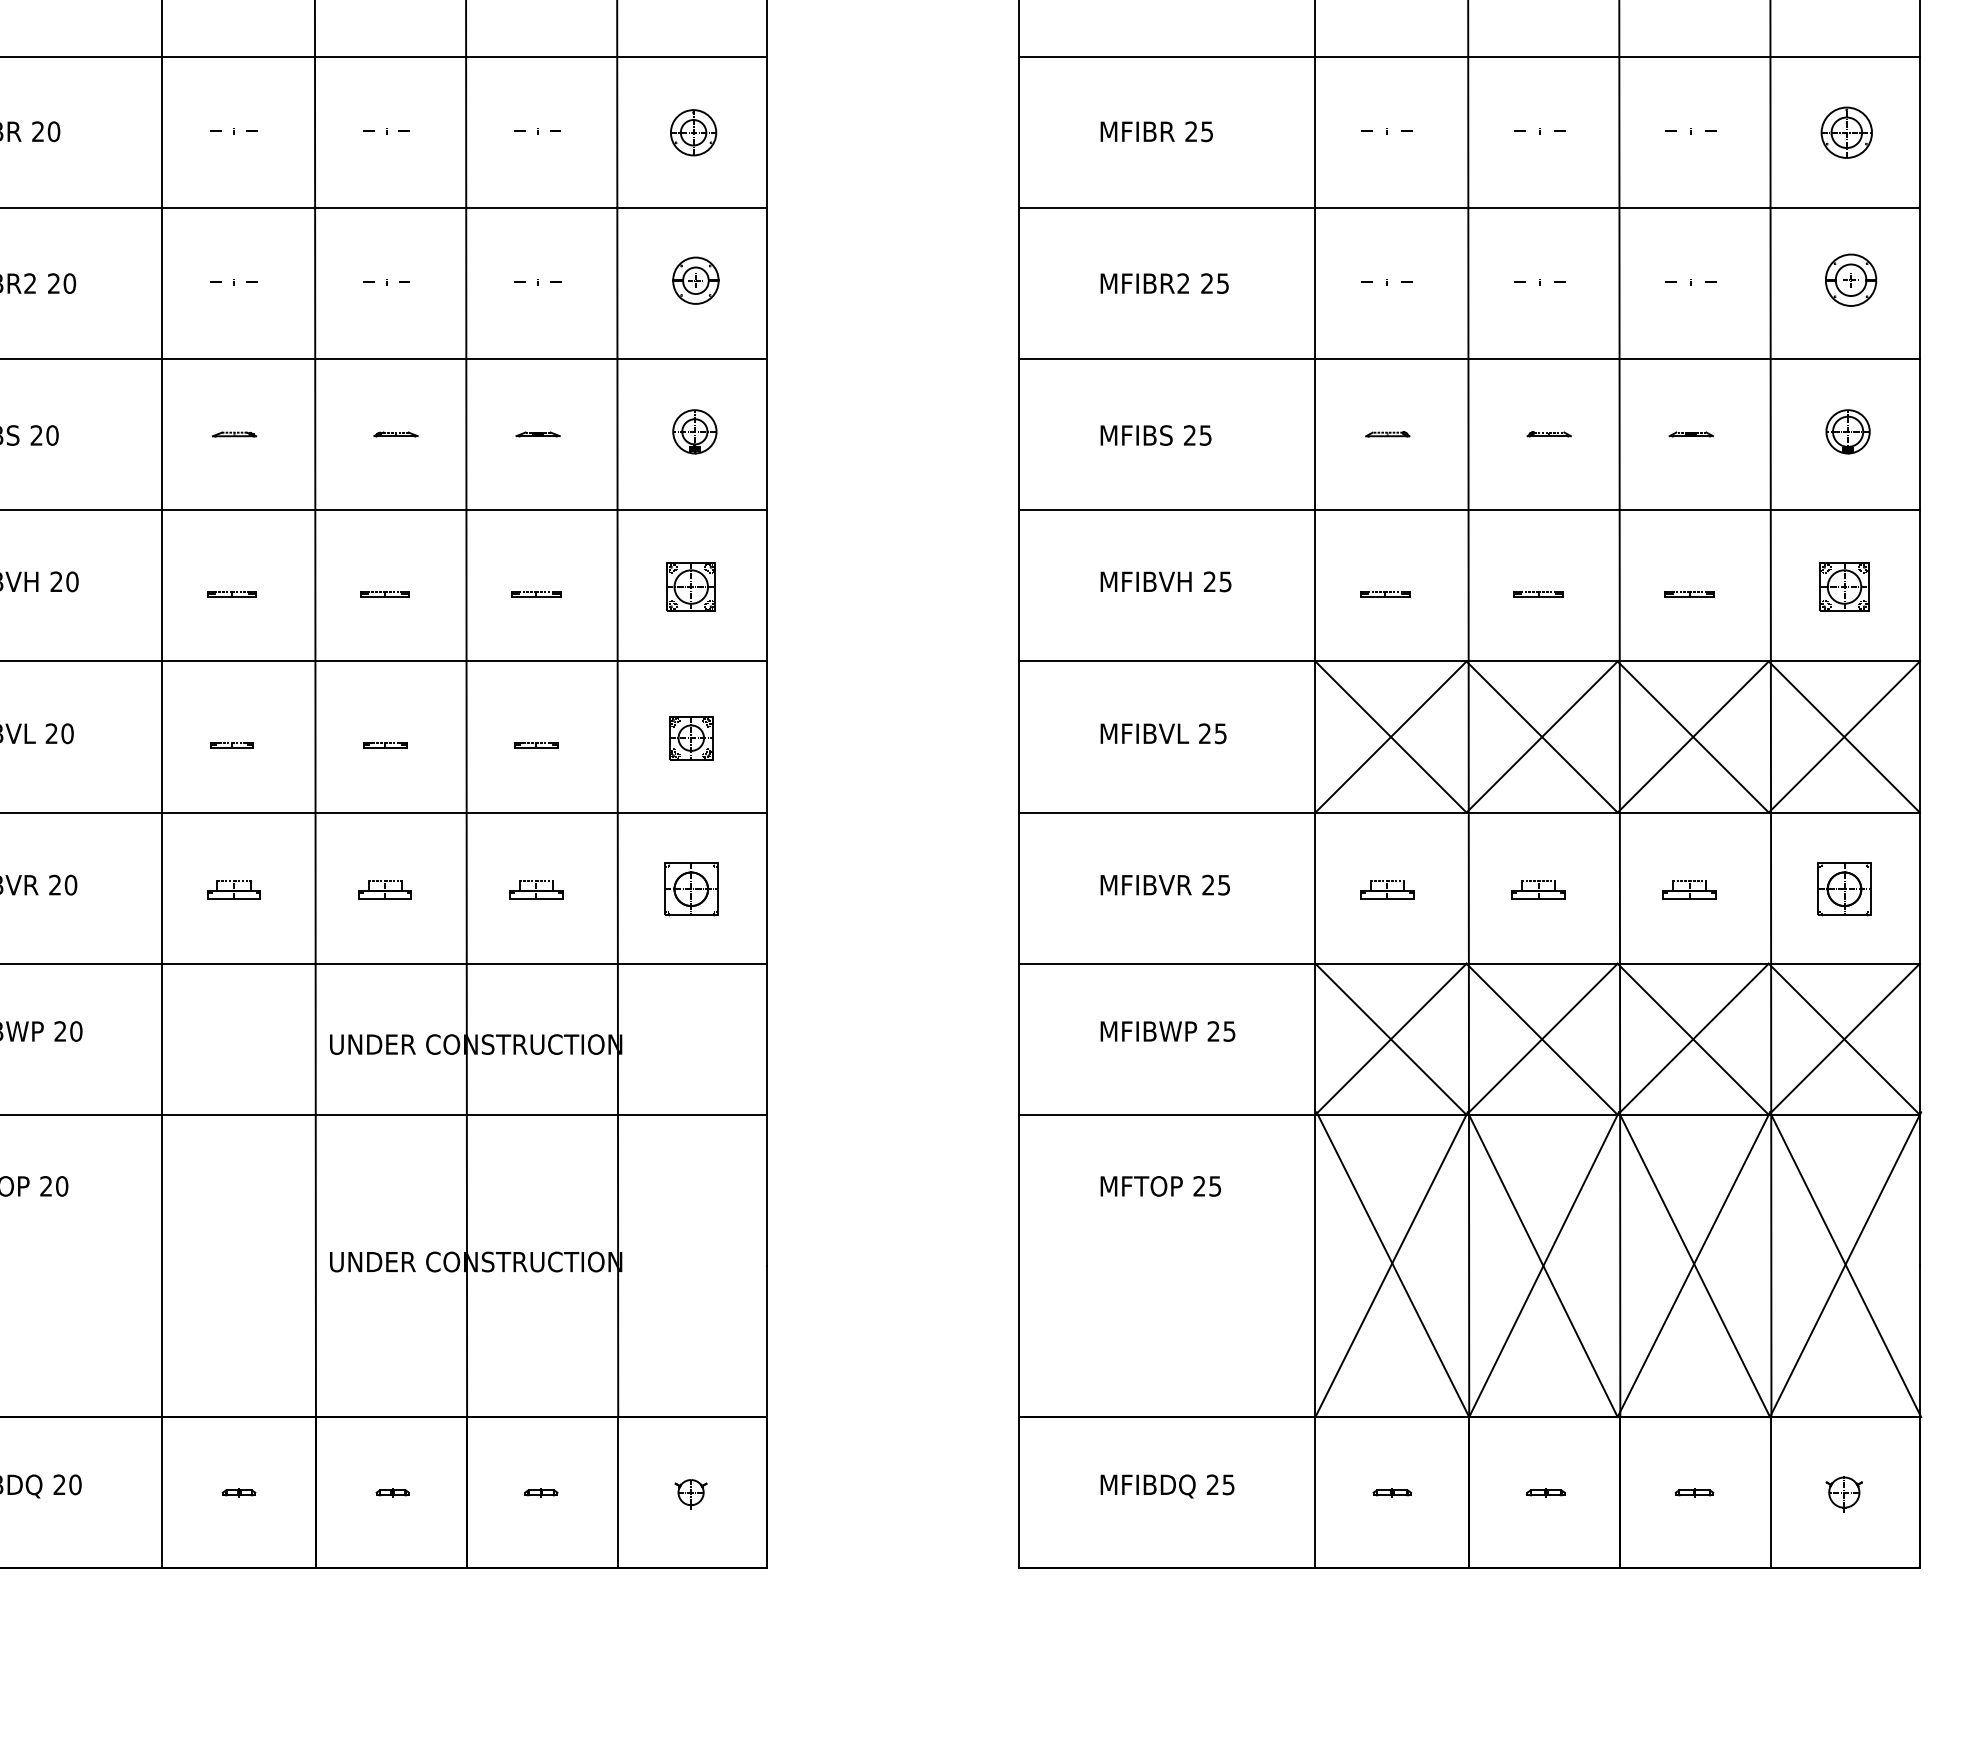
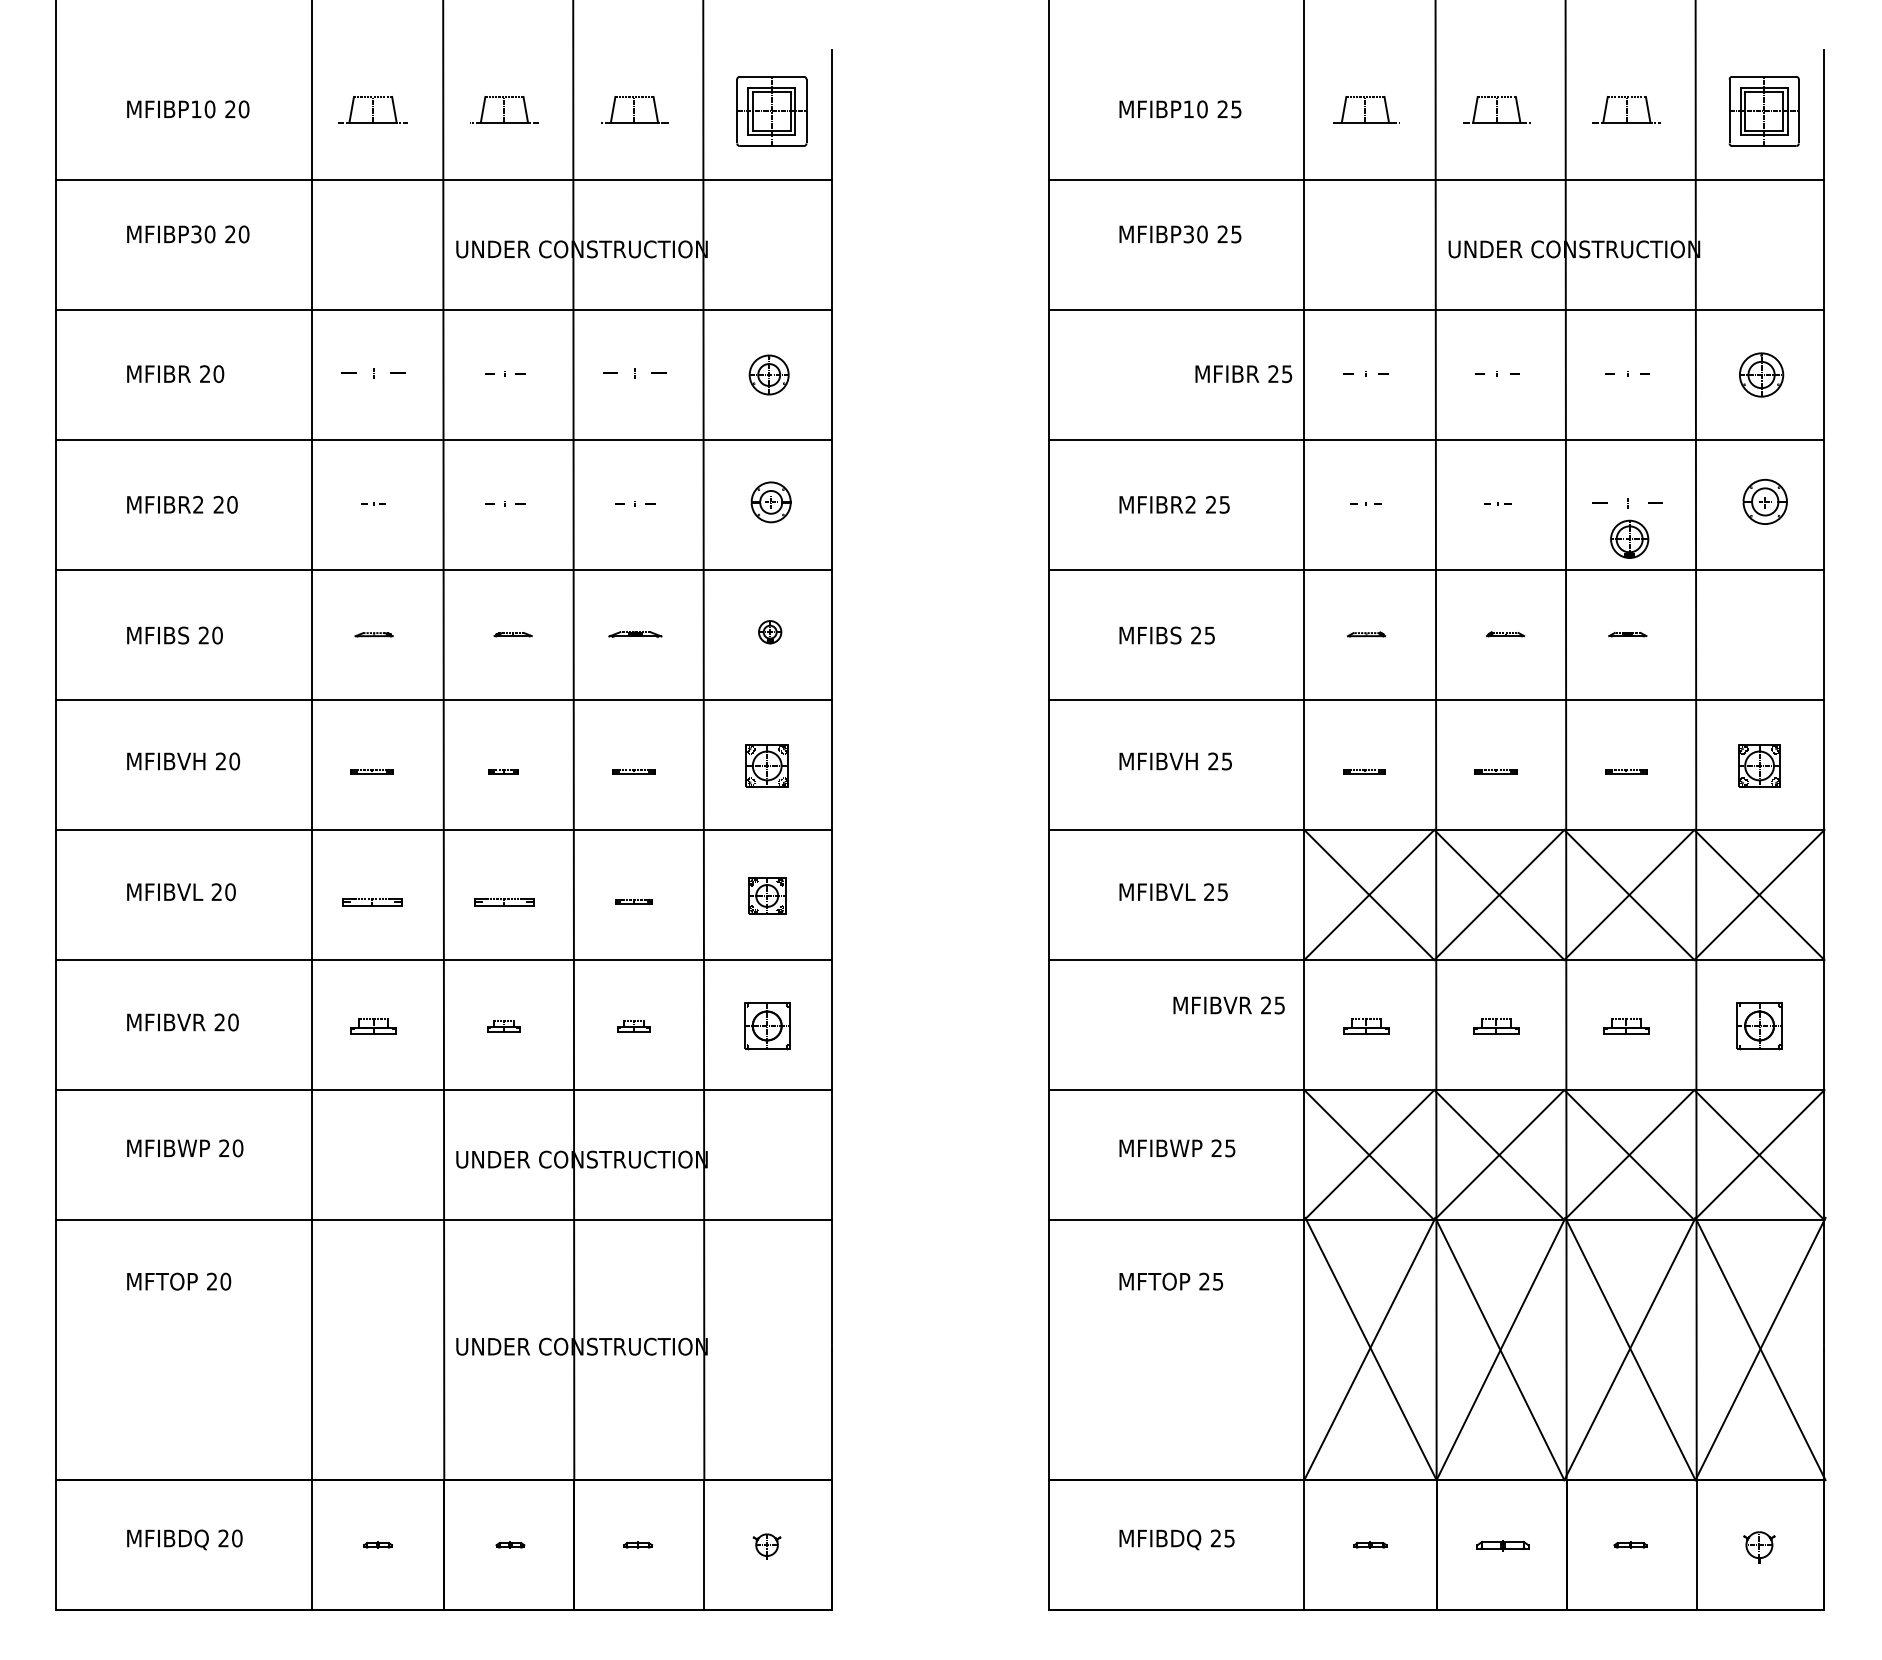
part: (233, 130) -> (373, 373), size x1.6
part: (538, 130) -> (635, 373), size x1.6
text: (1156, 132) -> (1243, 374), moved
part: (233, 282) -> (373, 503), size x0.6
part: (1386, 282) -> (1365, 503), size x0.7
part: (1539, 282) -> (1497, 503), size x0.6
part: (1691, 282) -> (1627, 503), size x1.6
part: (693, 430) -> (769, 631), size x0.6
part: (1847, 430) -> (1629, 538), moved
part: (538, 434) -> (635, 634), size x1.4
part: (384, 593) -> (503, 771), size x0.7
part: (231, 744) -> (371, 901), size x1.6
part: (384, 744) -> (503, 901), size x1.6
text: (1164, 885) -> (1228, 1005), moved
part: (384, 889) -> (503, 1026), size x0.7
part: (535, 889) -> (633, 1026), size x0.7
part: (1545, 1491) -> (1502, 1544), size x1.6

